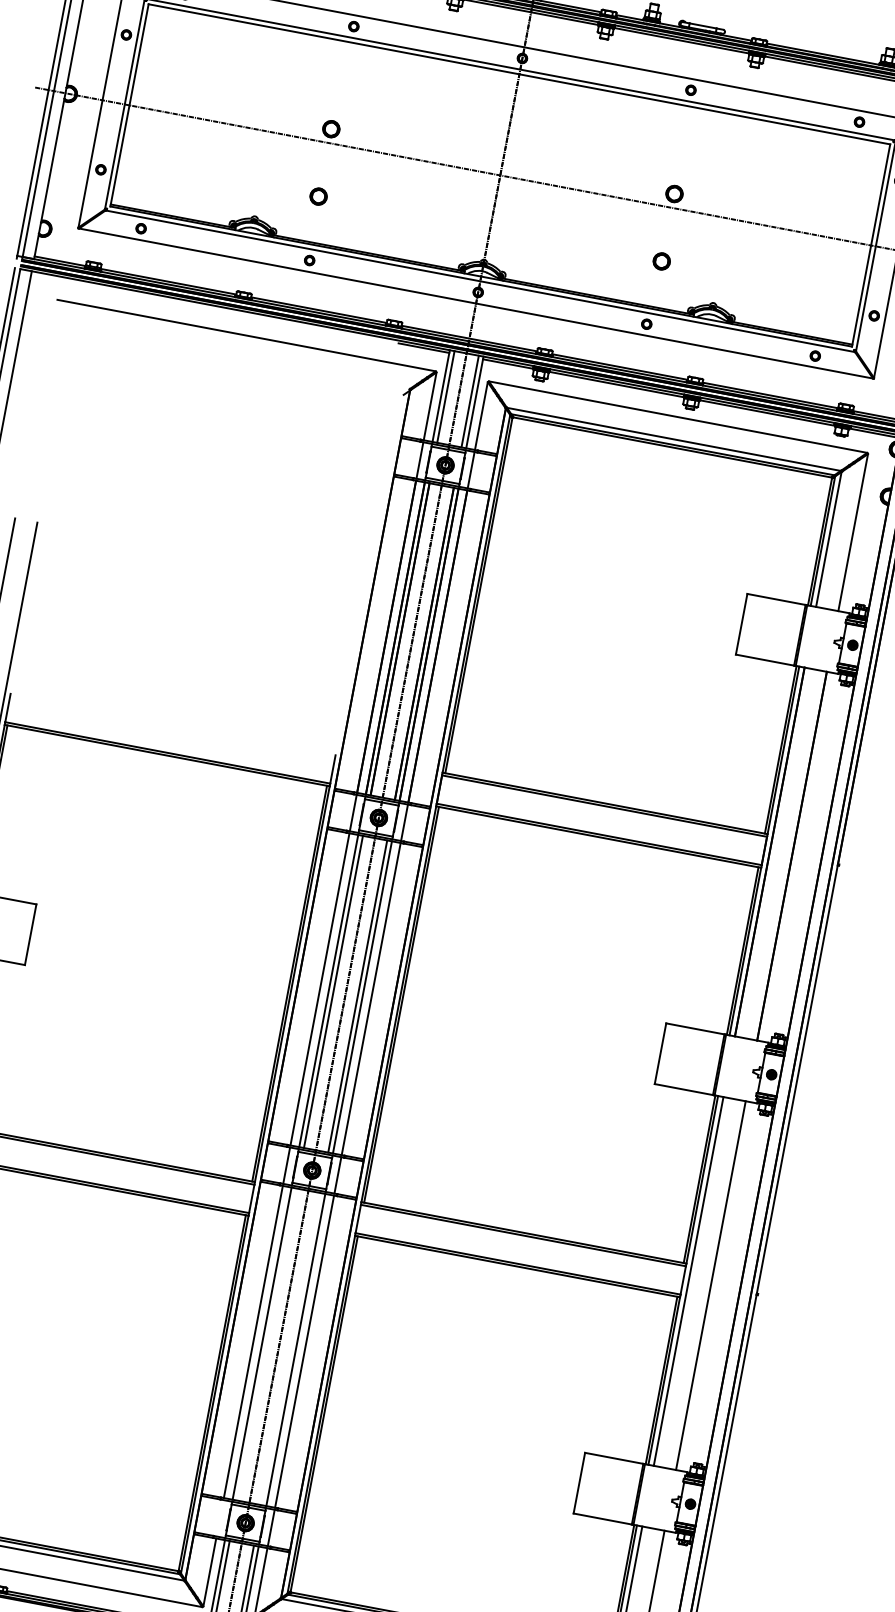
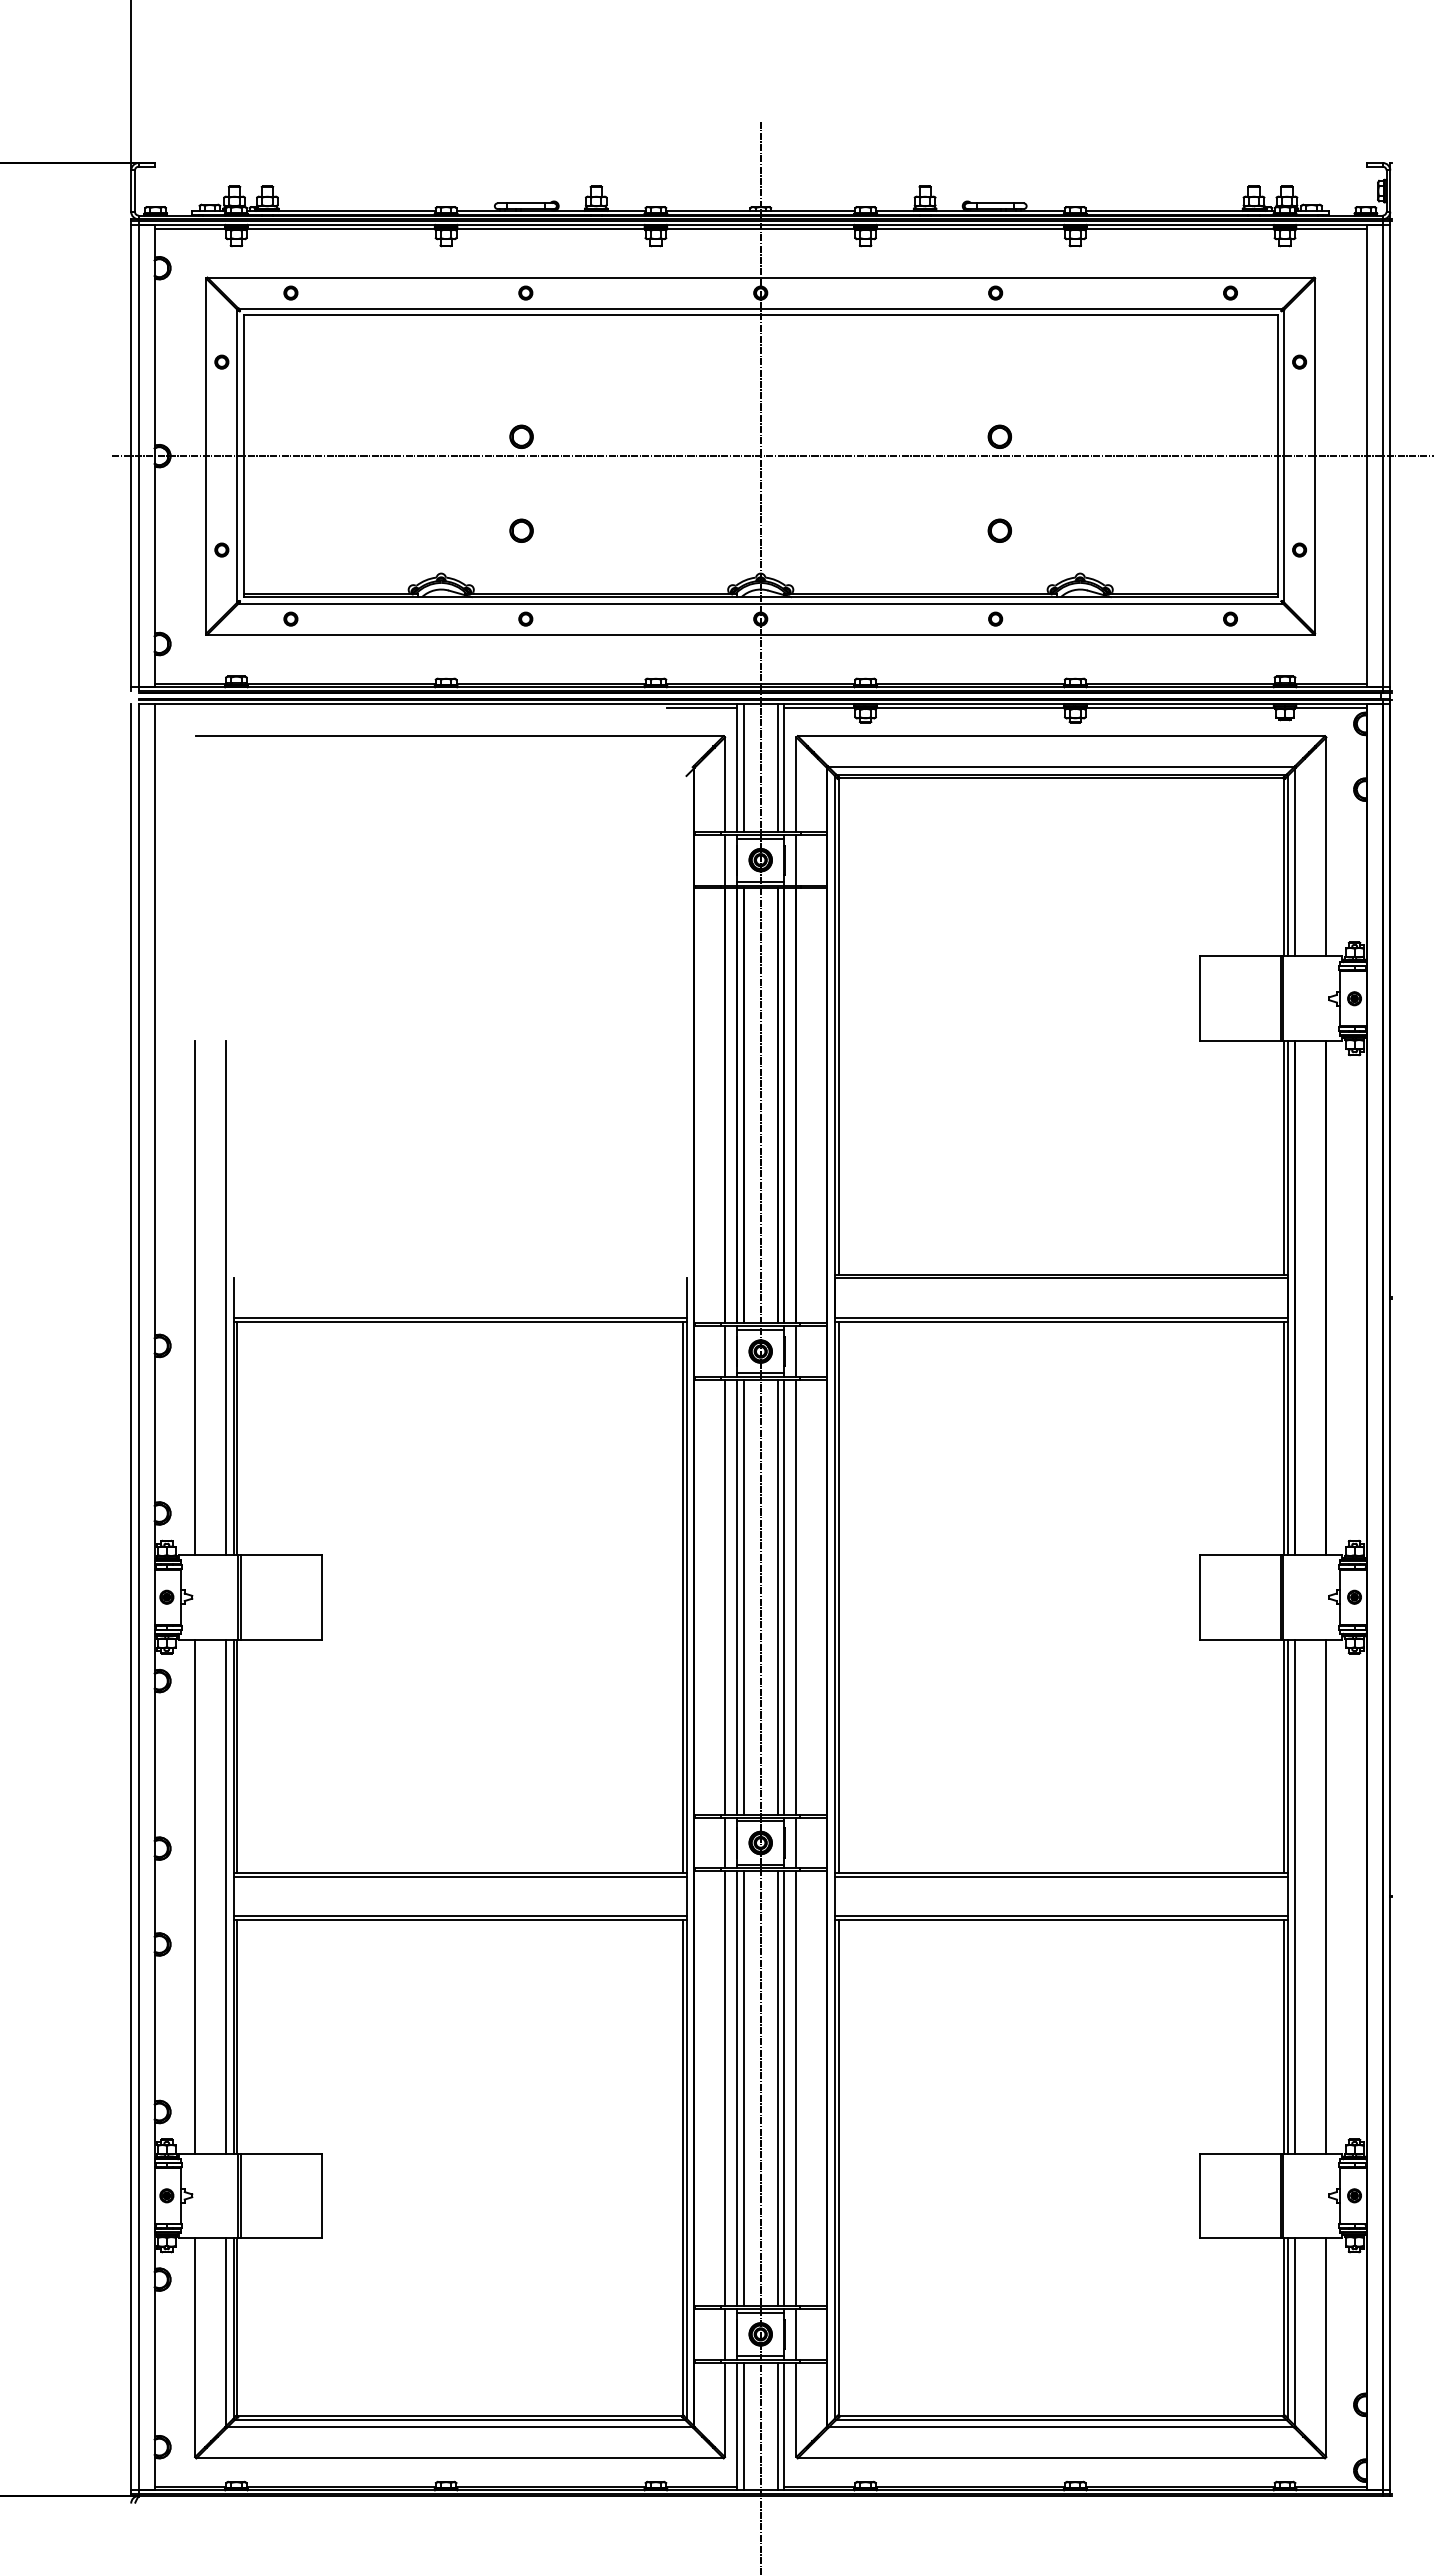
line: (266, 1344) -> (743, 2088), added
line: (291, 1348) -> (777, 2088), added
line: (220, 1518) -> (725, 2334), added

